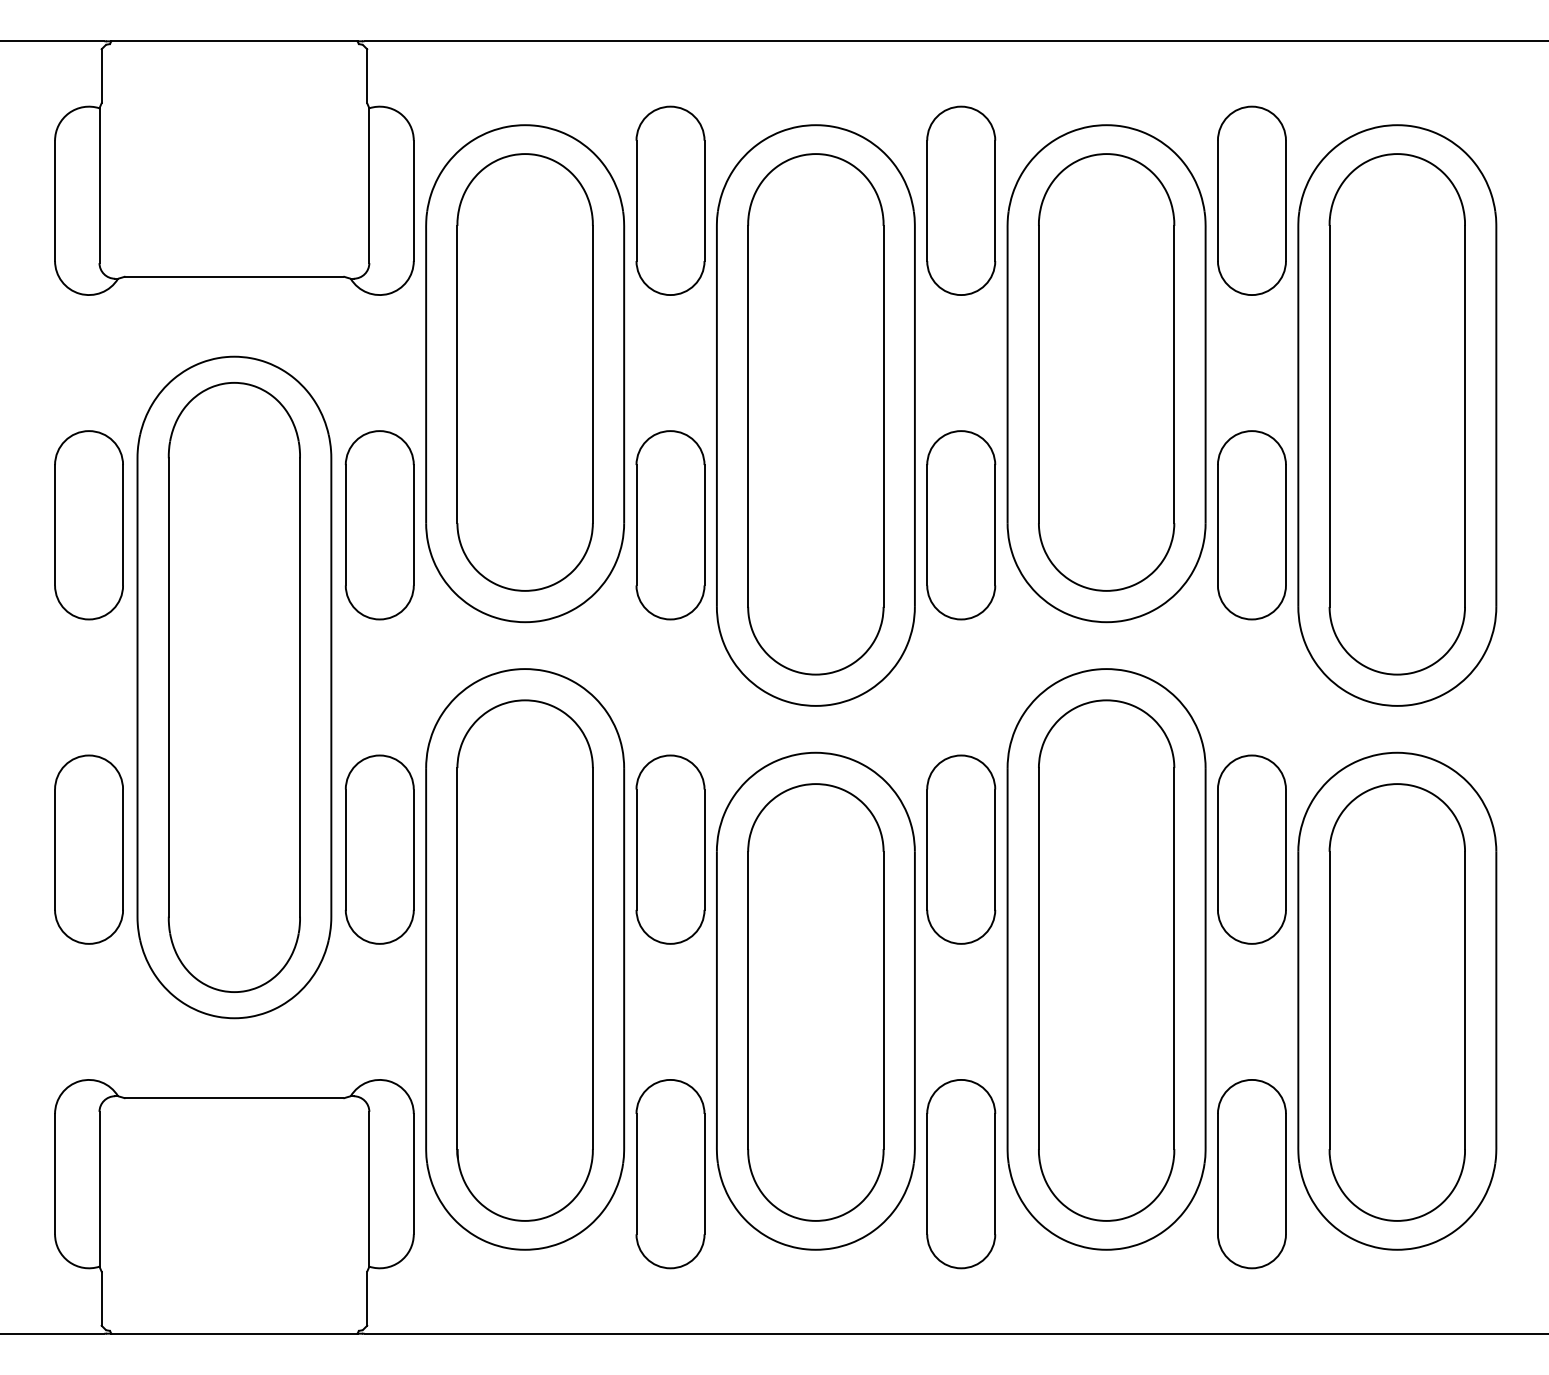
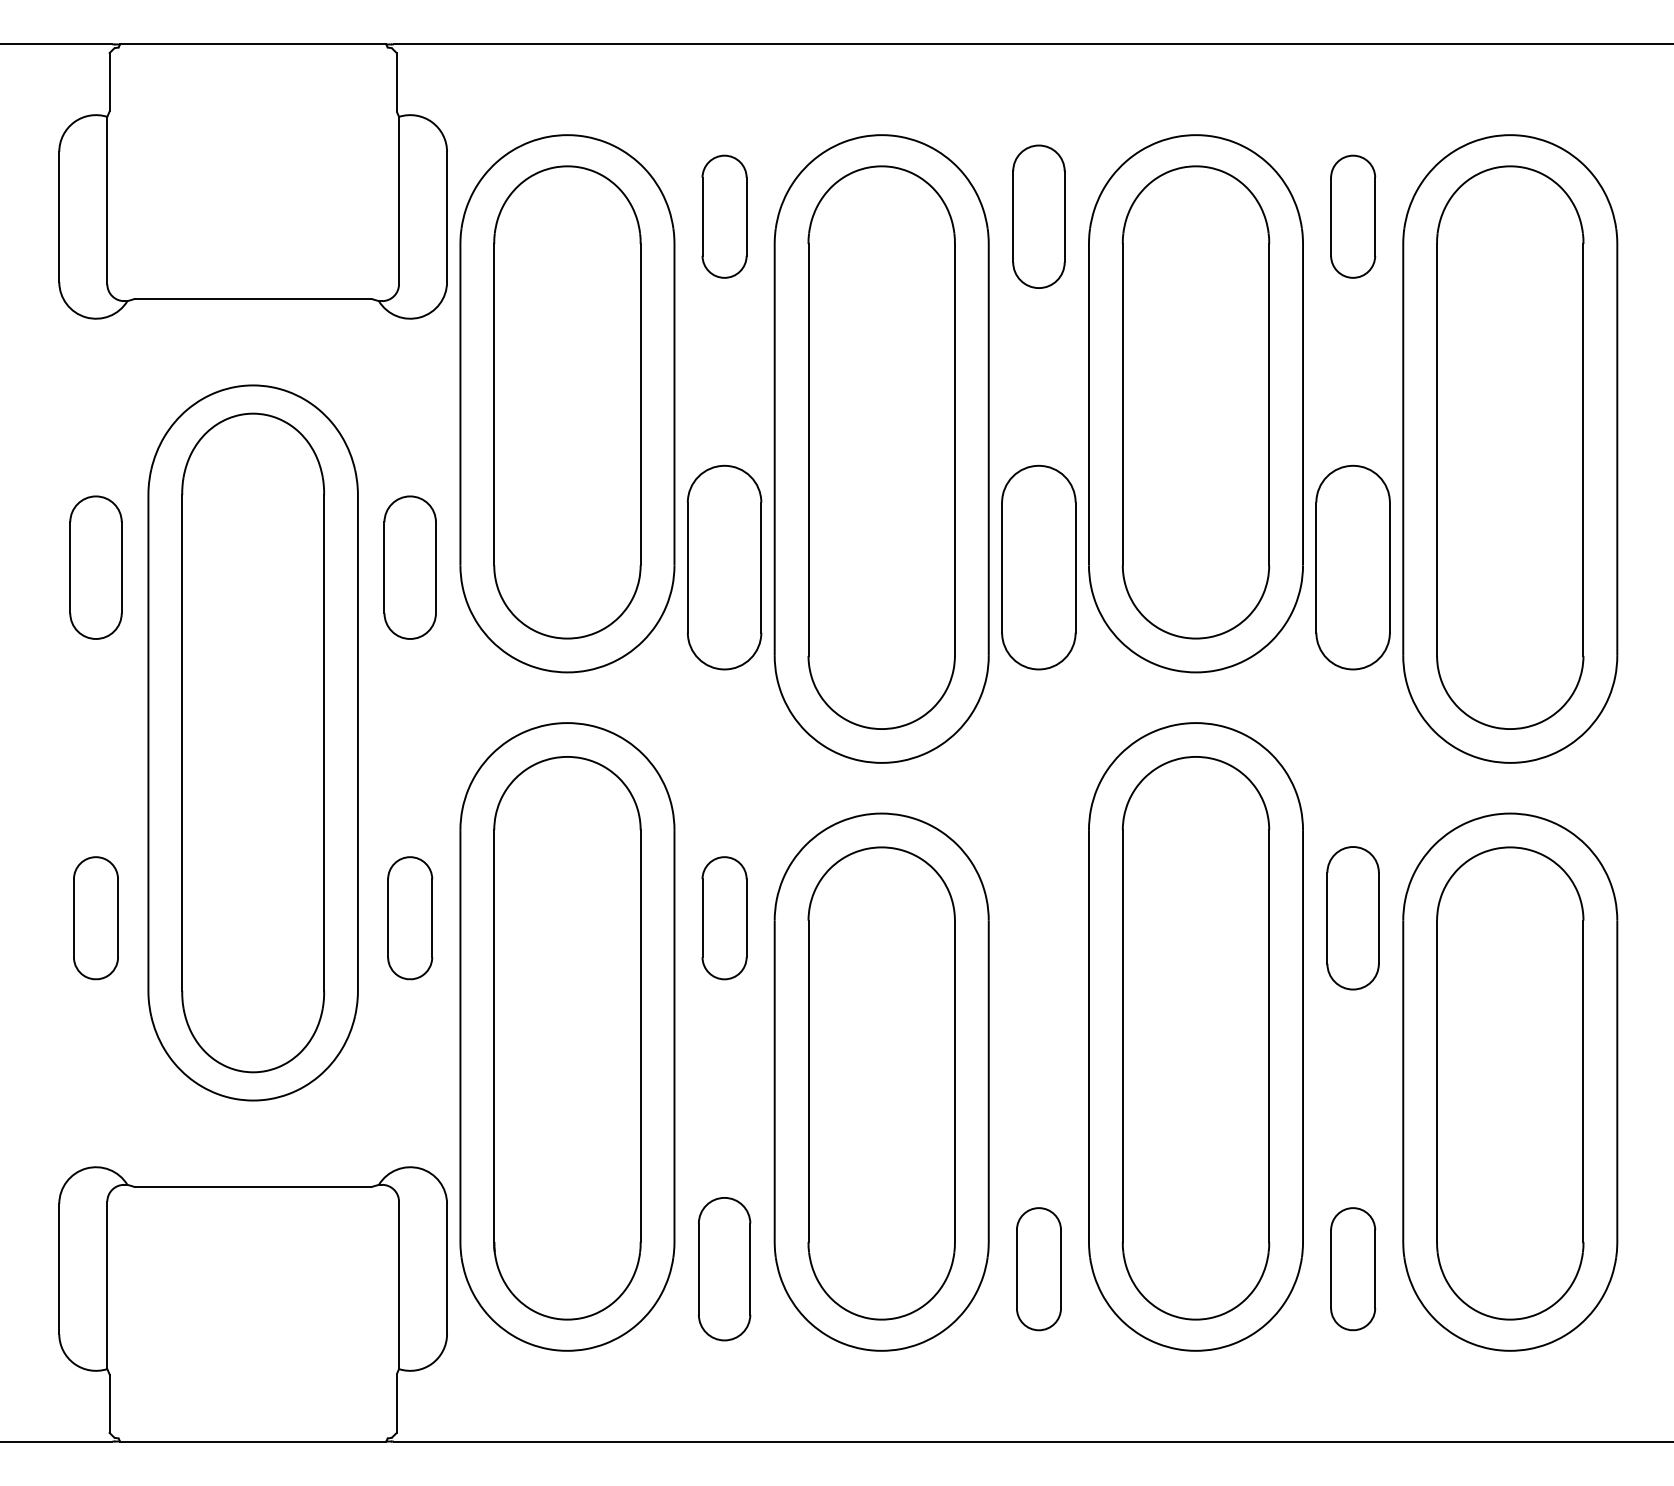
part: (670, 200) -> (724, 216), size x0.6
part: (961, 200) -> (1039, 216), size x0.7
part: (1251, 200) -> (1352, 216), size x0.6
part: (88, 525) -> (95, 567), size x0.7
part: (379, 525) -> (410, 567), size x0.7
part: (88, 849) -> (95, 918), size x0.6
part: (379, 849) -> (410, 918), size x0.6
part: (670, 849) -> (724, 918), size x0.6
part: (961, 849) -> (1039, 918), removed
part: (1251, 849) -> (1352, 918), size x0.7
part: (670, 1174) -> (724, 1269), size x0.7
part: (961, 1174) -> (1039, 1269), size x0.6
part: (1251, 1174) -> (1352, 1269), size x0.6

